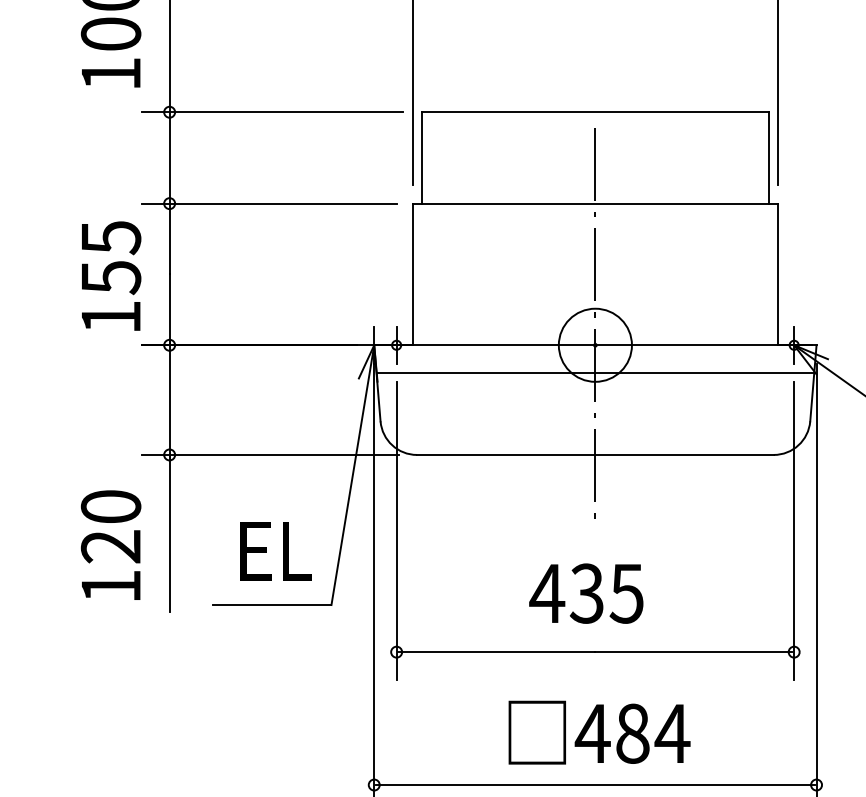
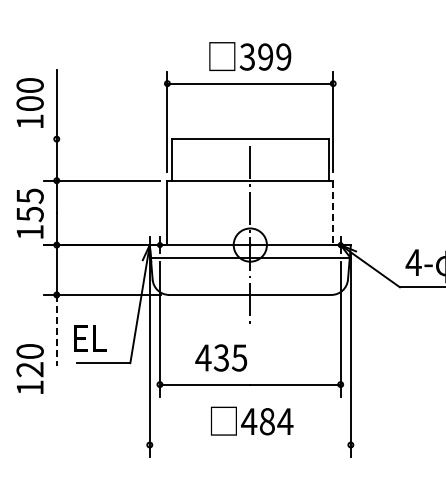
line: (272, 112) -> (103, 139), removed
line: (778, 275) -> (333, 213), solid -> dashed
line: (169, 533) -> (56, 330), solid -> dashed
text: (109, 544) -> (29, 368), moved
text: (276, 550) -> (90, 338), moved
text: (586, 592) -> (221, 357), moved
line: (595, 786) -> (250, 445), removed

